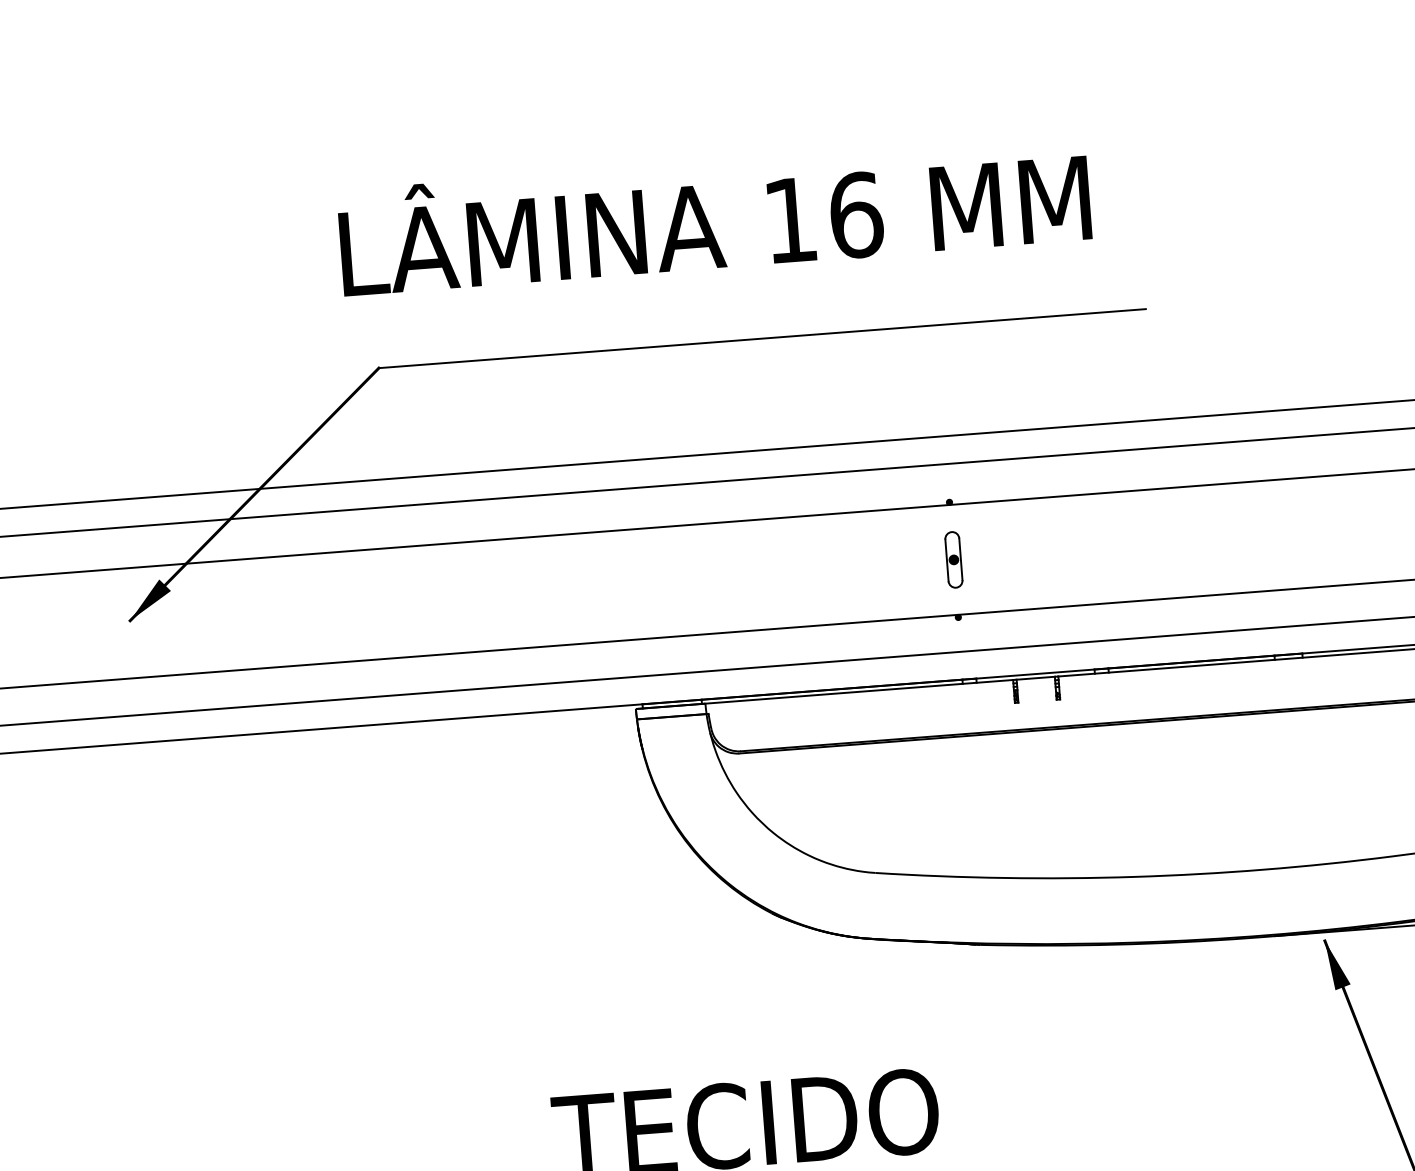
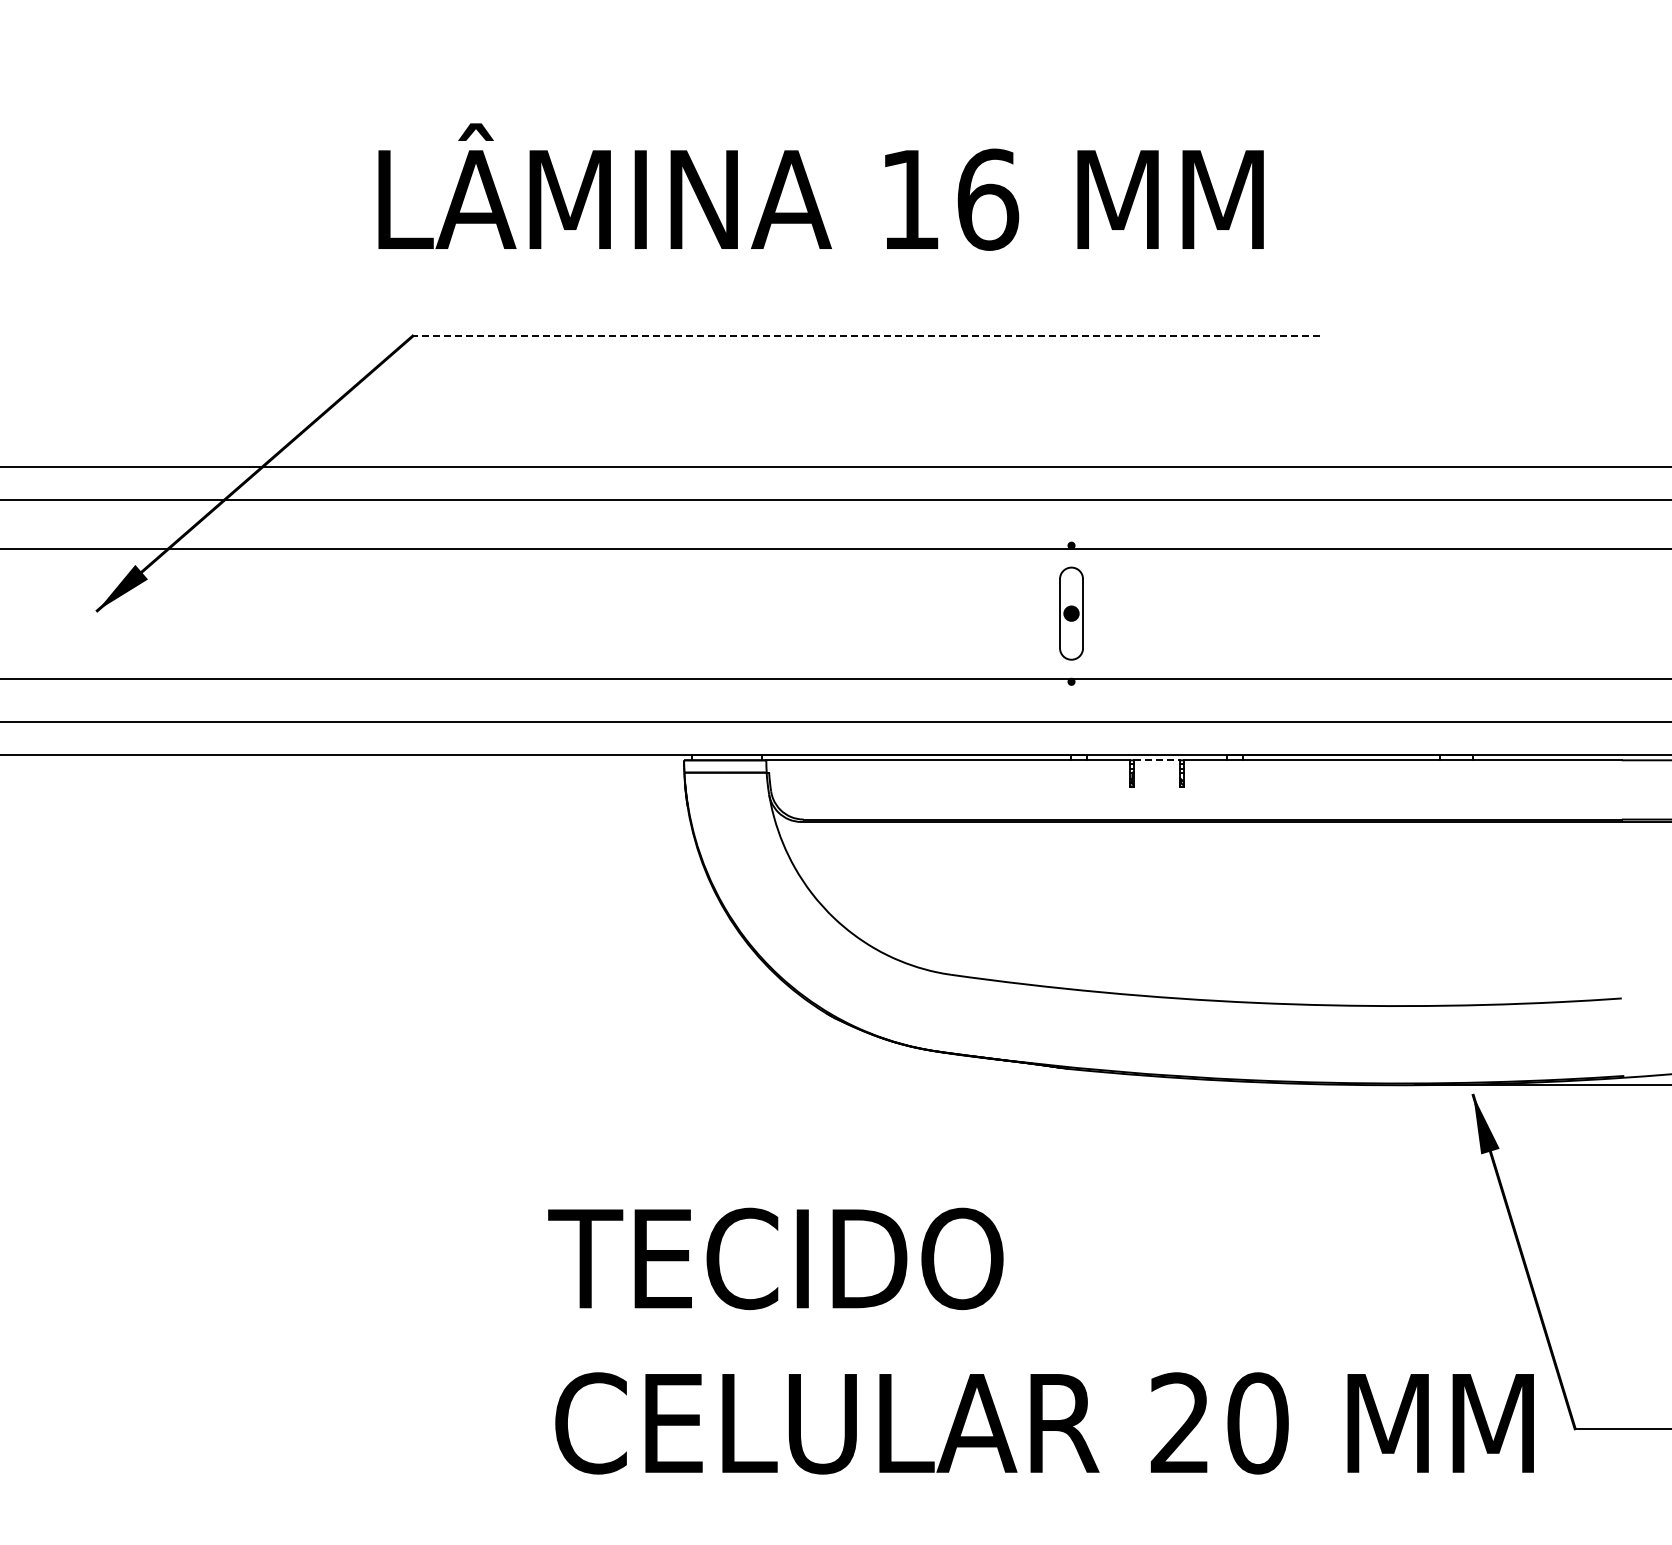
line: (762, 338) -> (866, 336), solid -> dashed
part: (953, 559) -> (1071, 613), size x1.4
line: (1036, 678) -> (1157, 760), solid -> dashed

